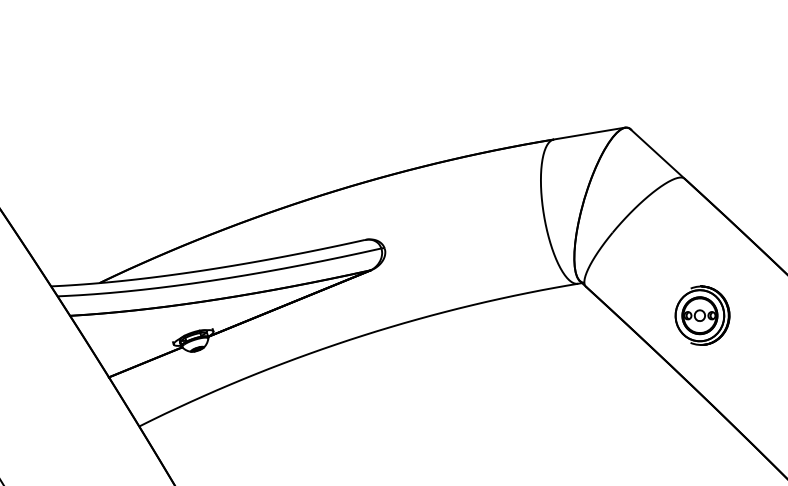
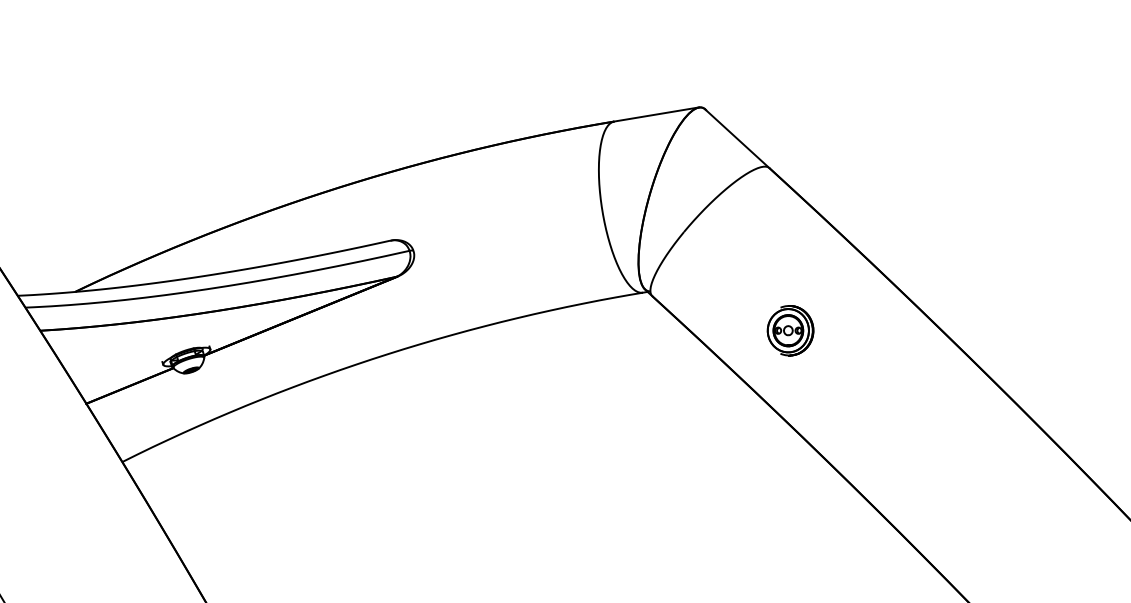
part: (702, 315) -> (790, 330), size x0.71

